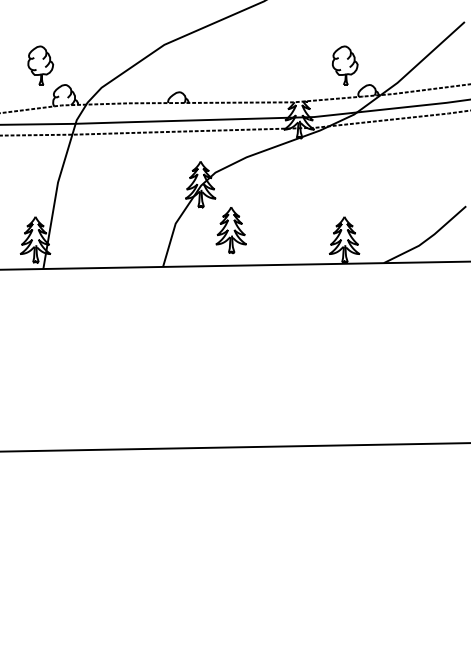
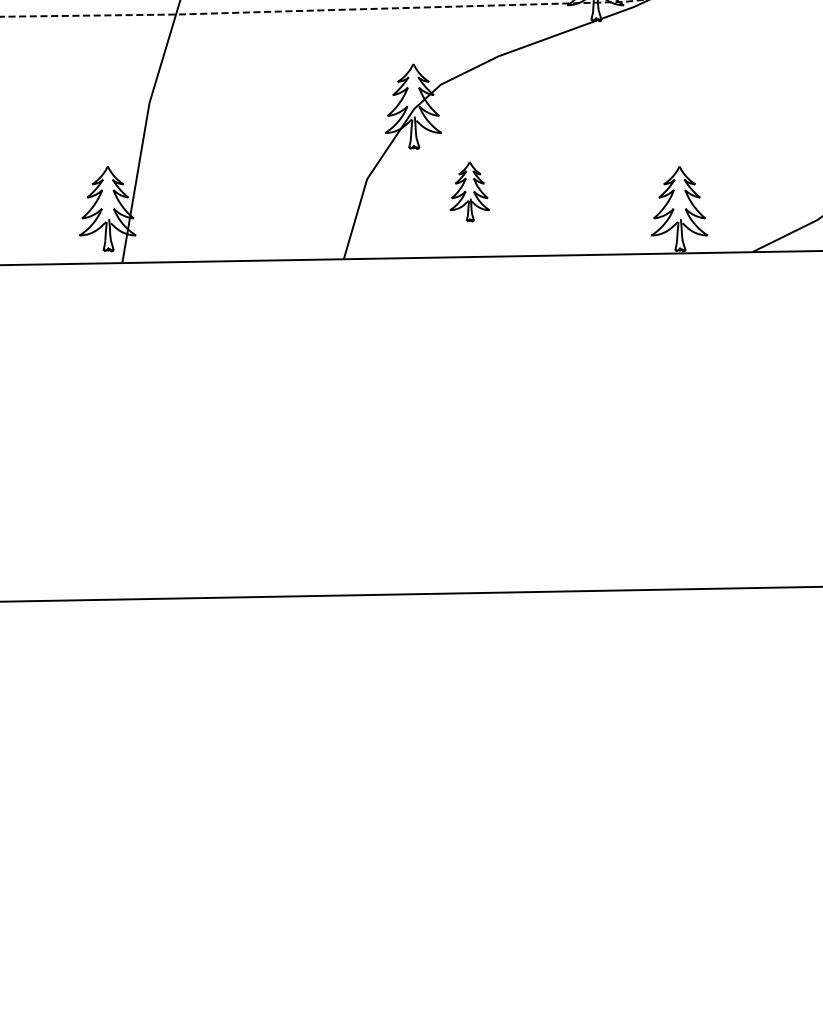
part: (230, 230) -> (468, 191), size x0.7

